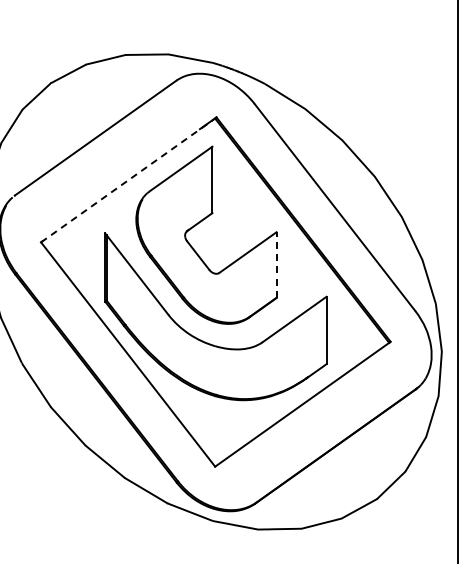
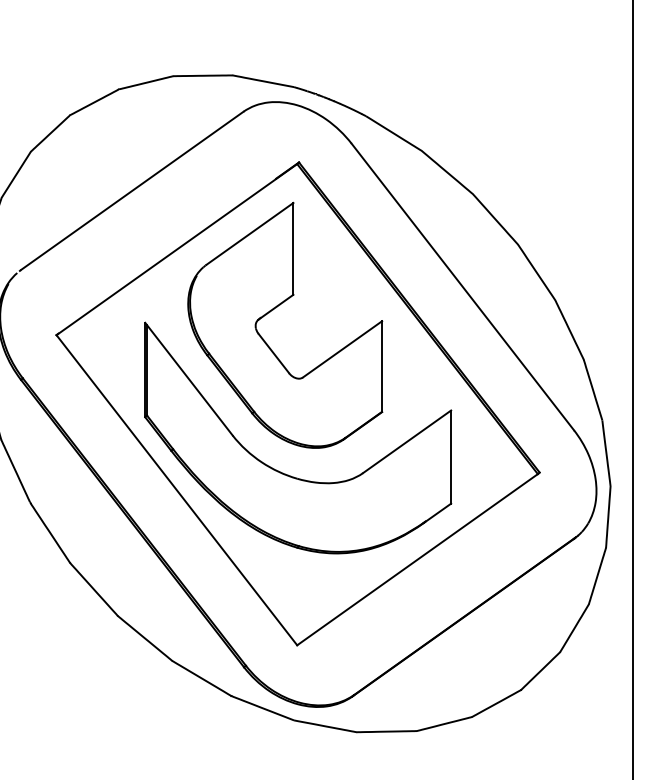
line: (128, 180) -> (177, 249), dashed -> solid
line: (276, 265) -> (381, 367), dashed -> solid

